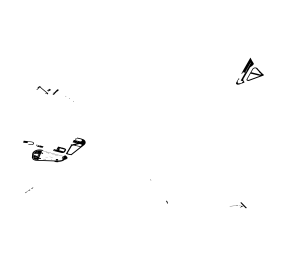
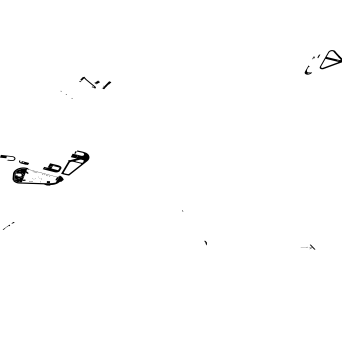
fill: (246, 70) -> (319, 54), removed
part: (47, 90) -> (94, 83), moved
part: (238, 204) -> (308, 246), size x0.6

